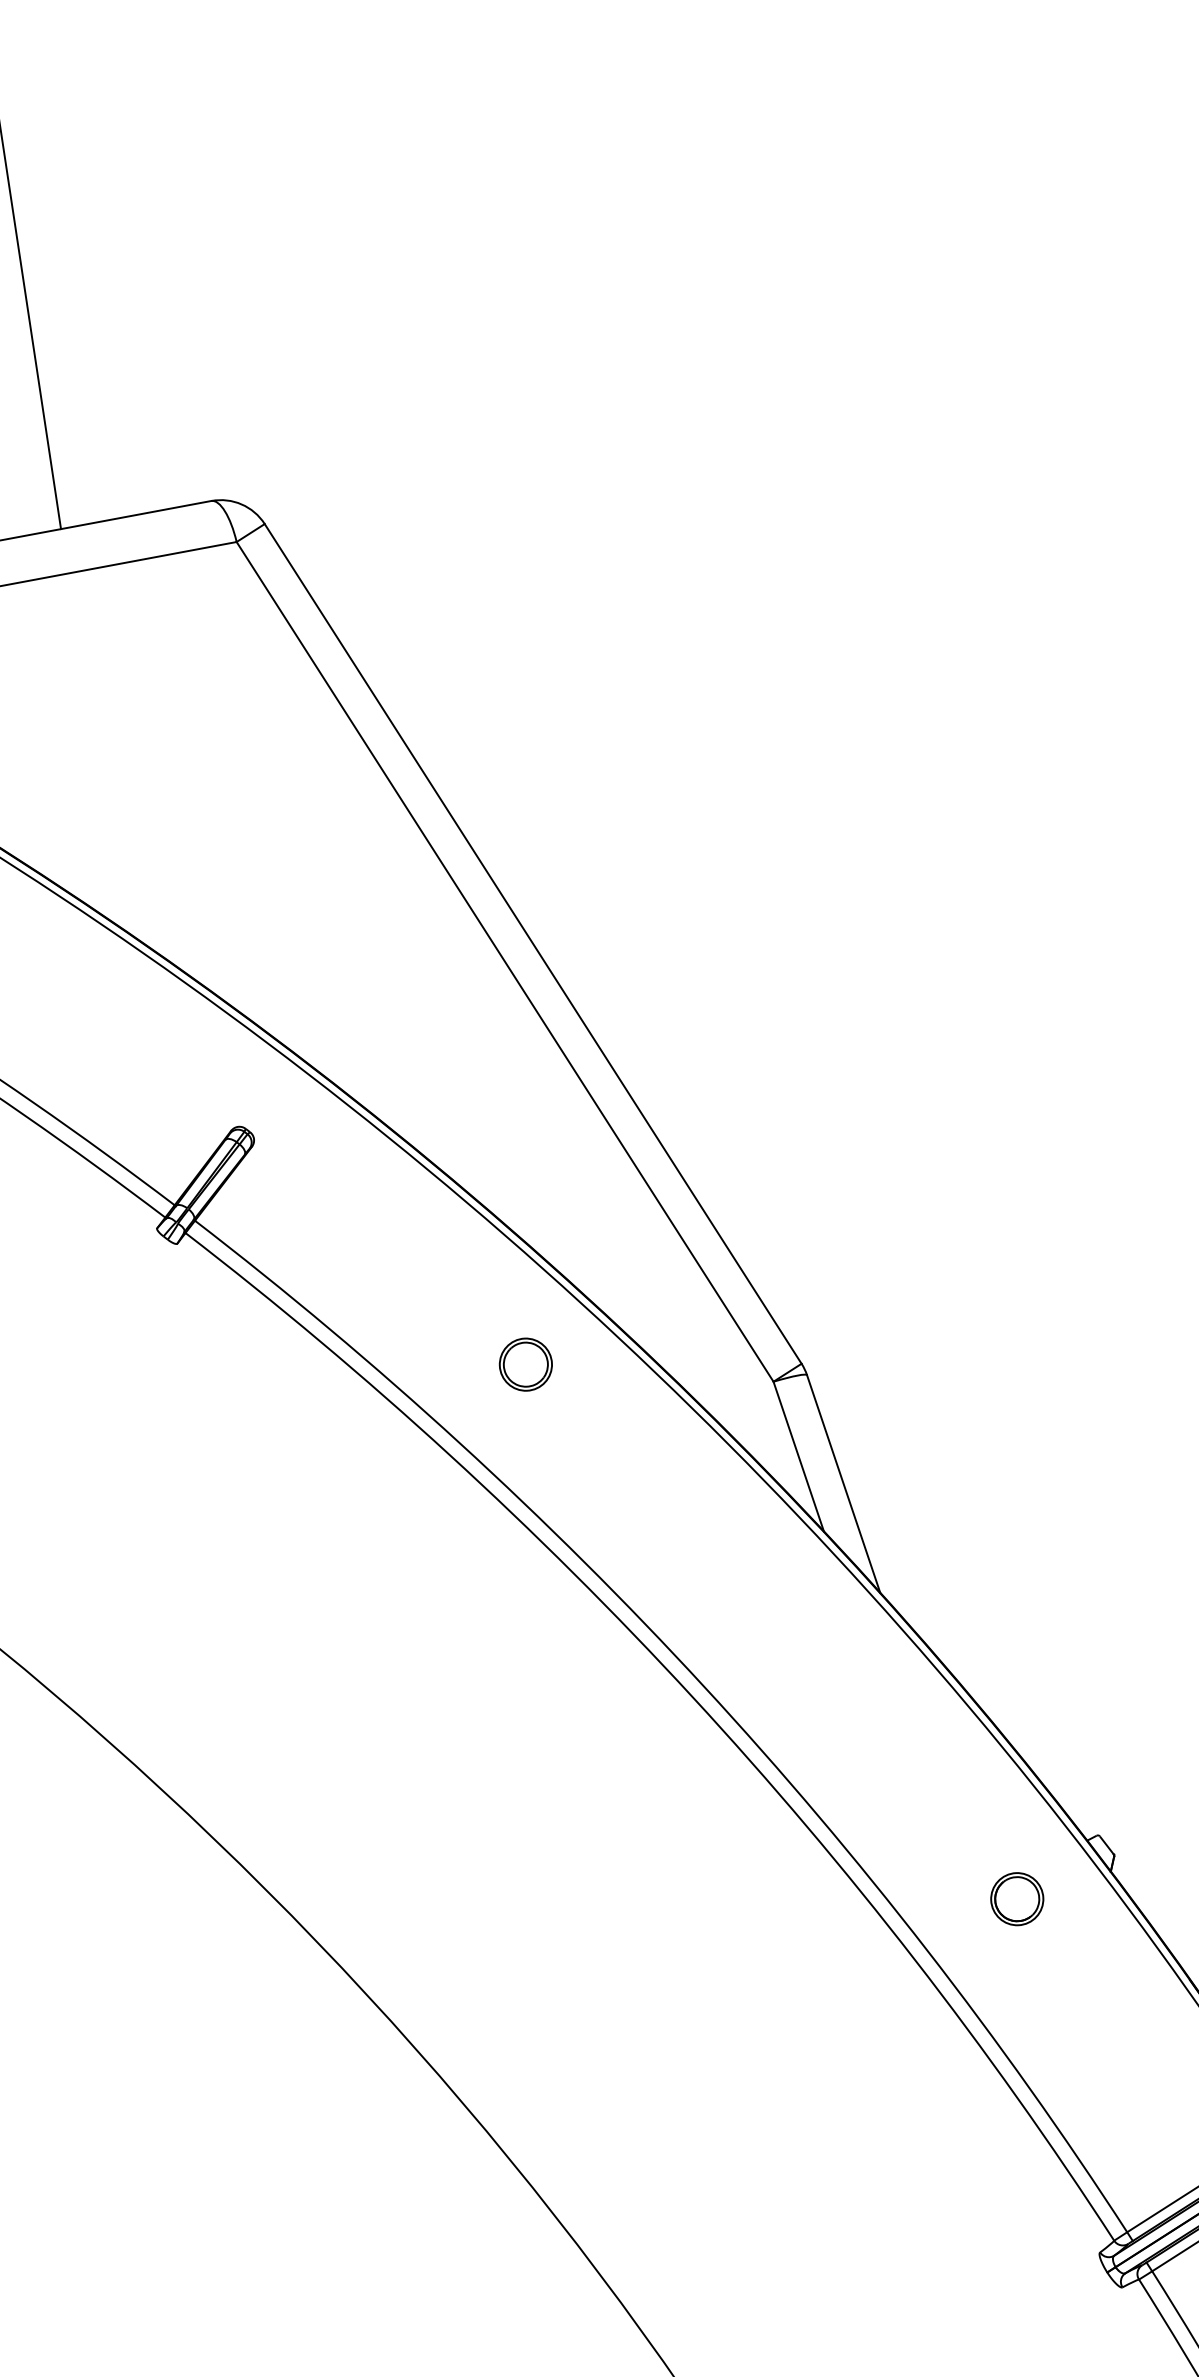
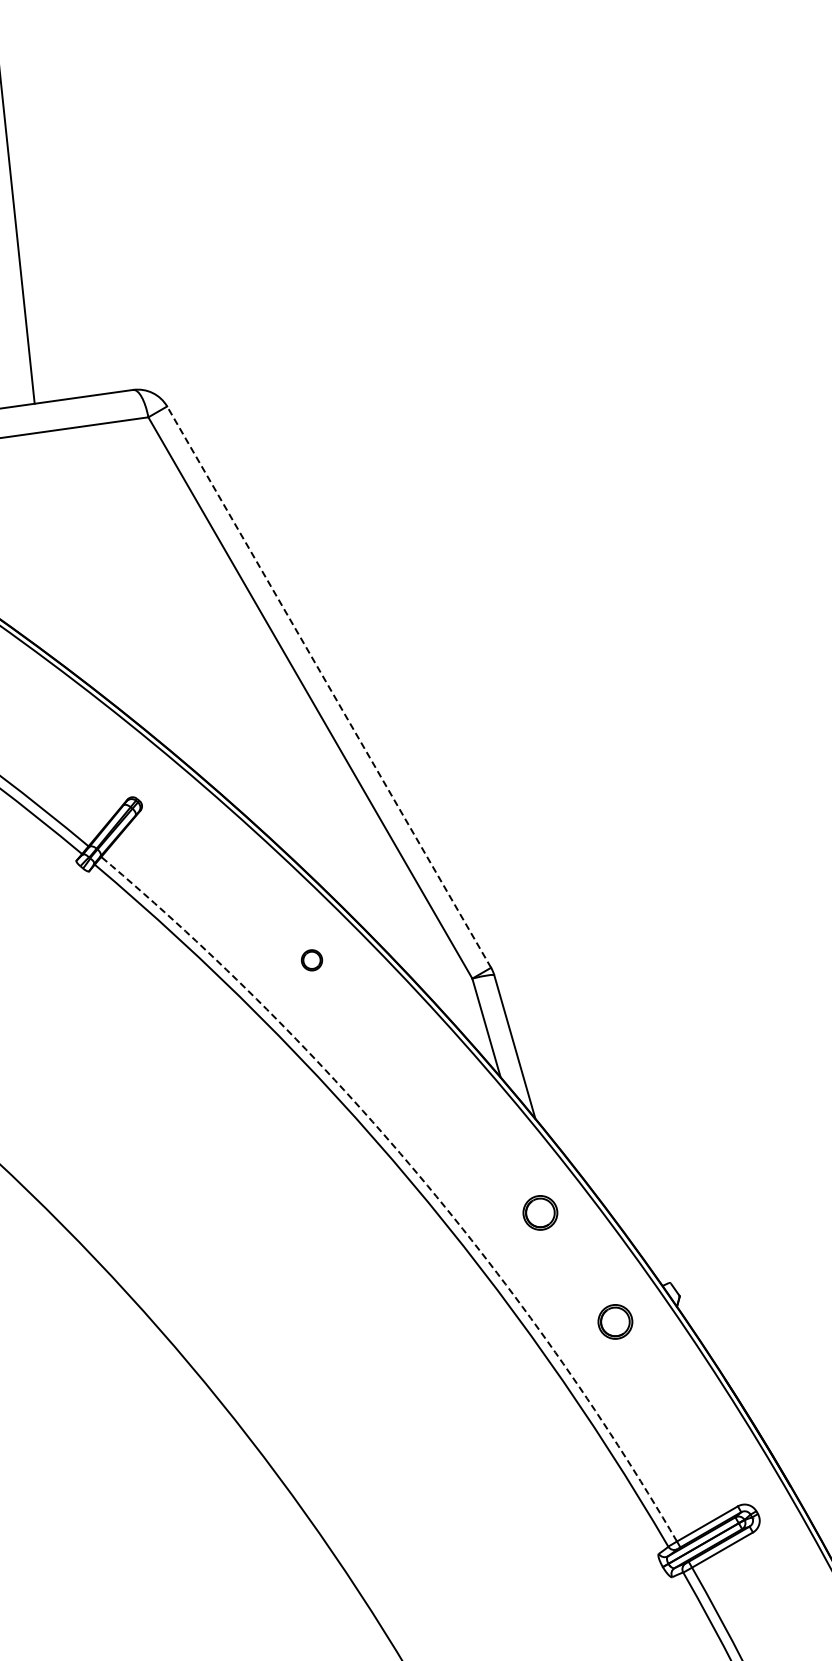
line: (532, 942) -> (328, 686), solid -> dashed
part: (525, 1365) -> (311, 960), size x0.6
arc: (704, 1686) -> (418, 1174), solid -> dashed
part: (894, 1736) -> (540, 1212), added

